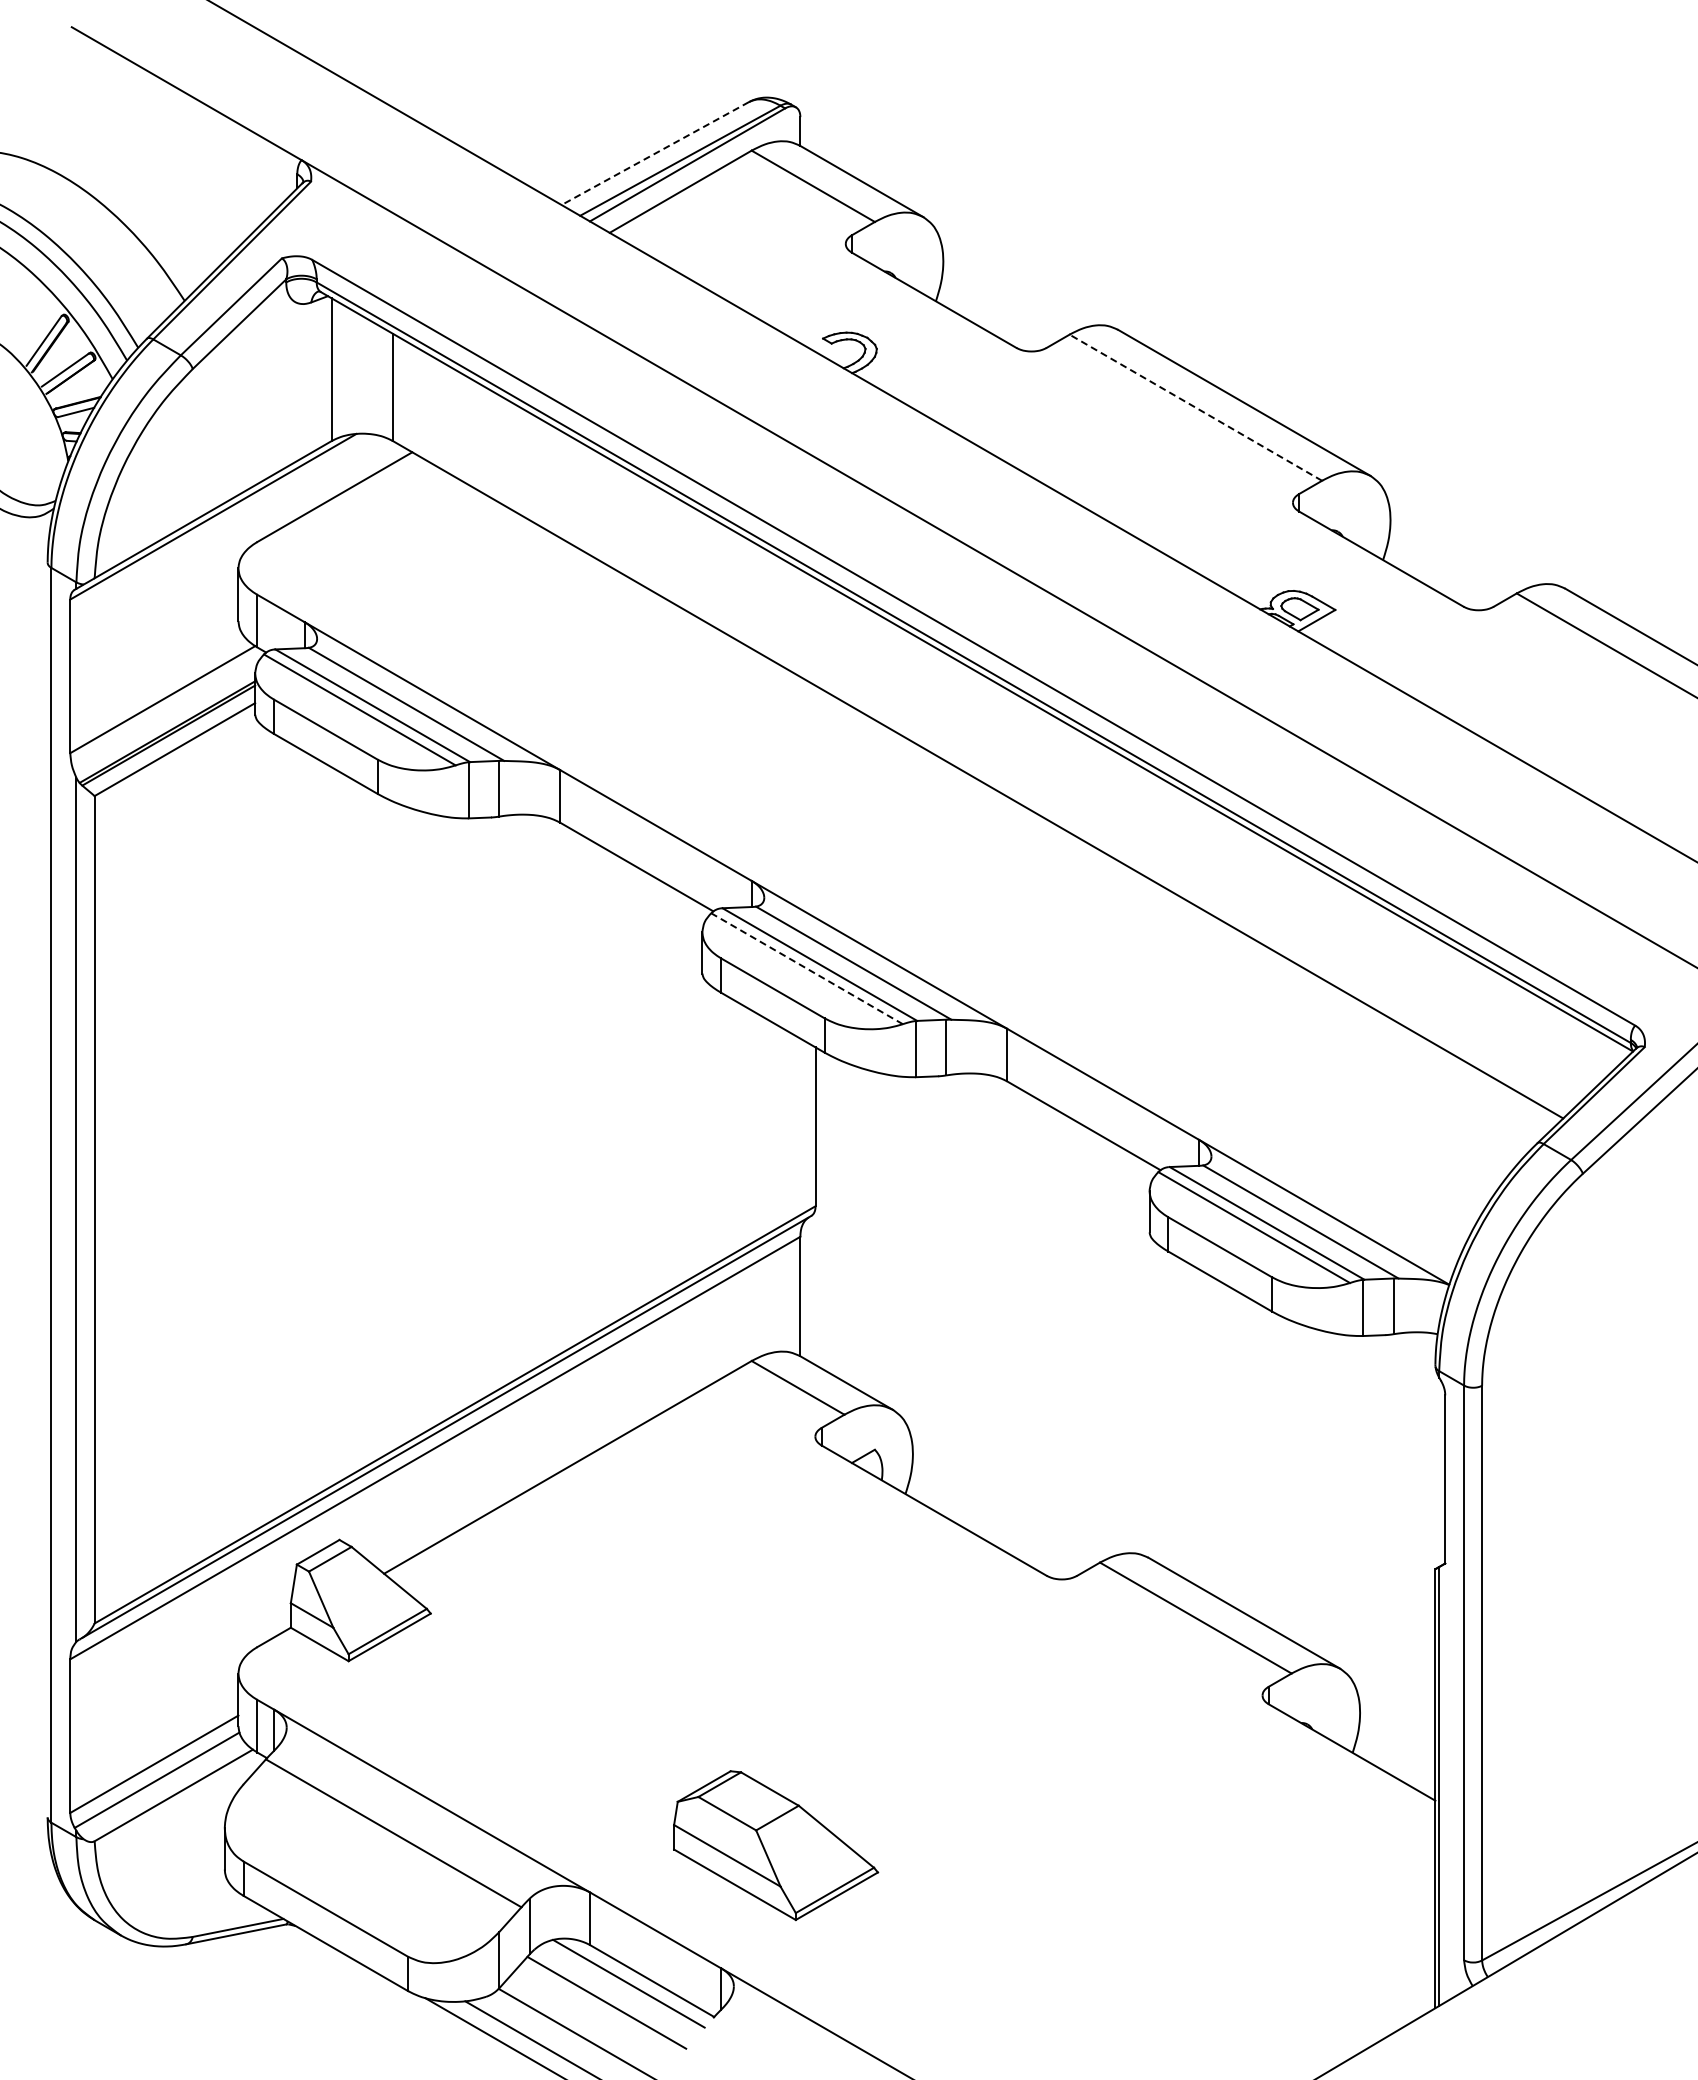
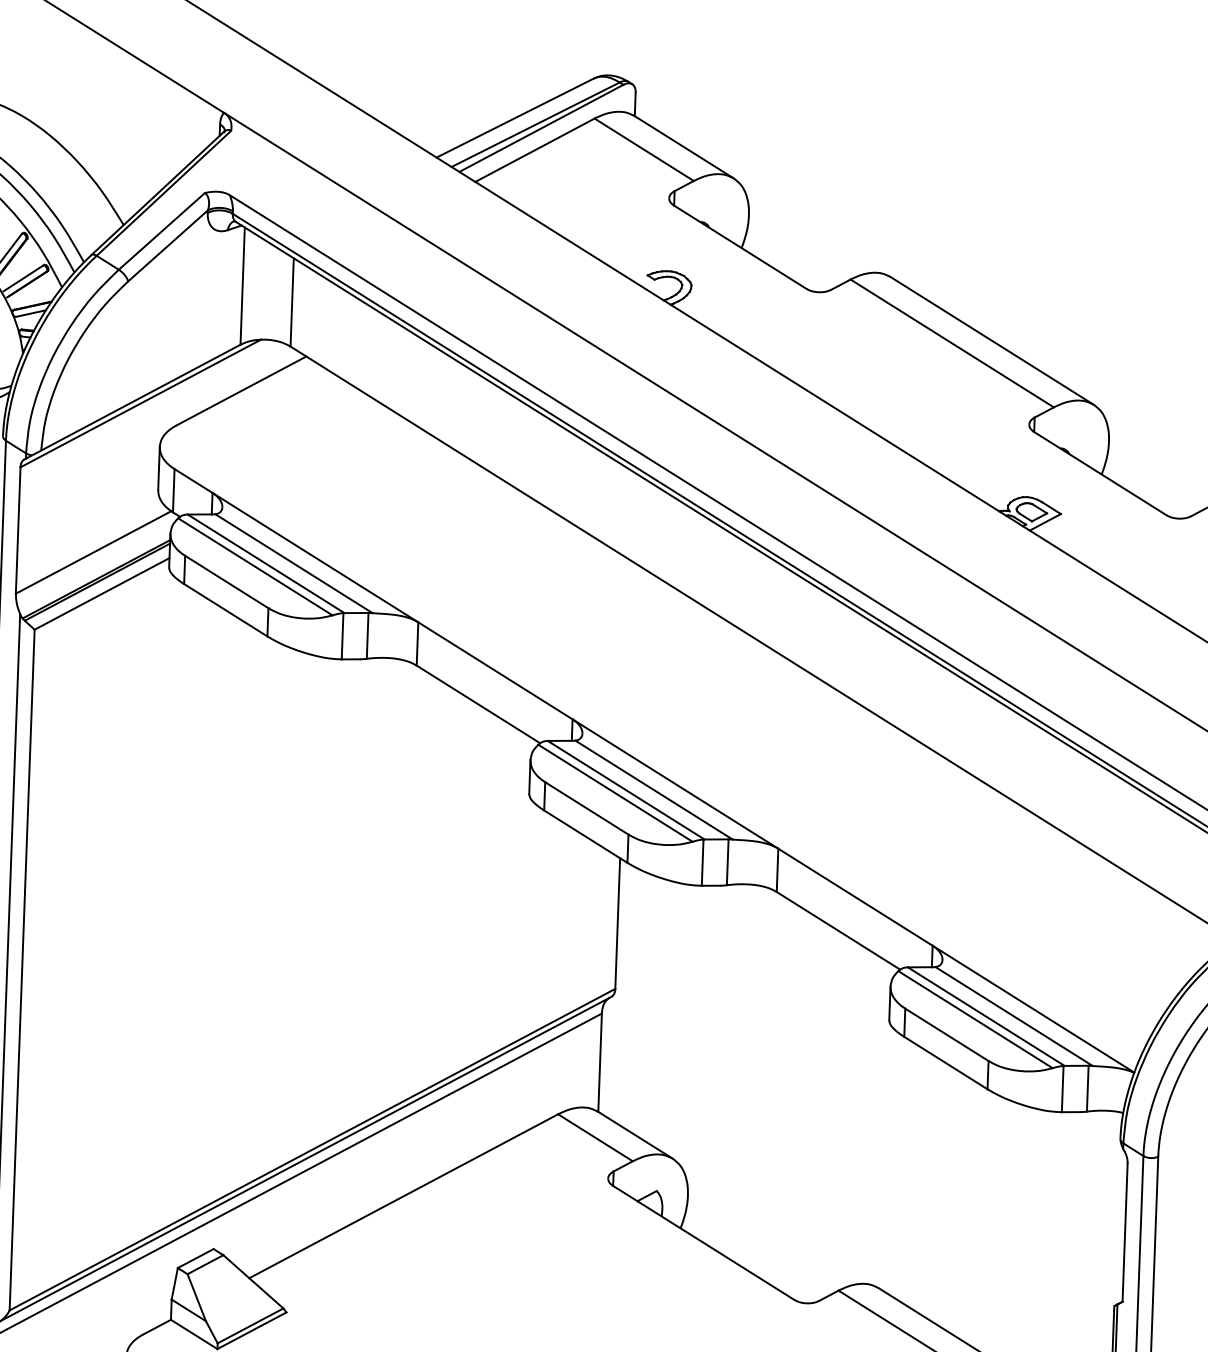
line: (655, 153) -> (515, 118), dashed -> solid
line: (1195, 407) -> (951, 343), dashed -> solid
line: (807, 968) -> (615, 793), dashed -> solid

